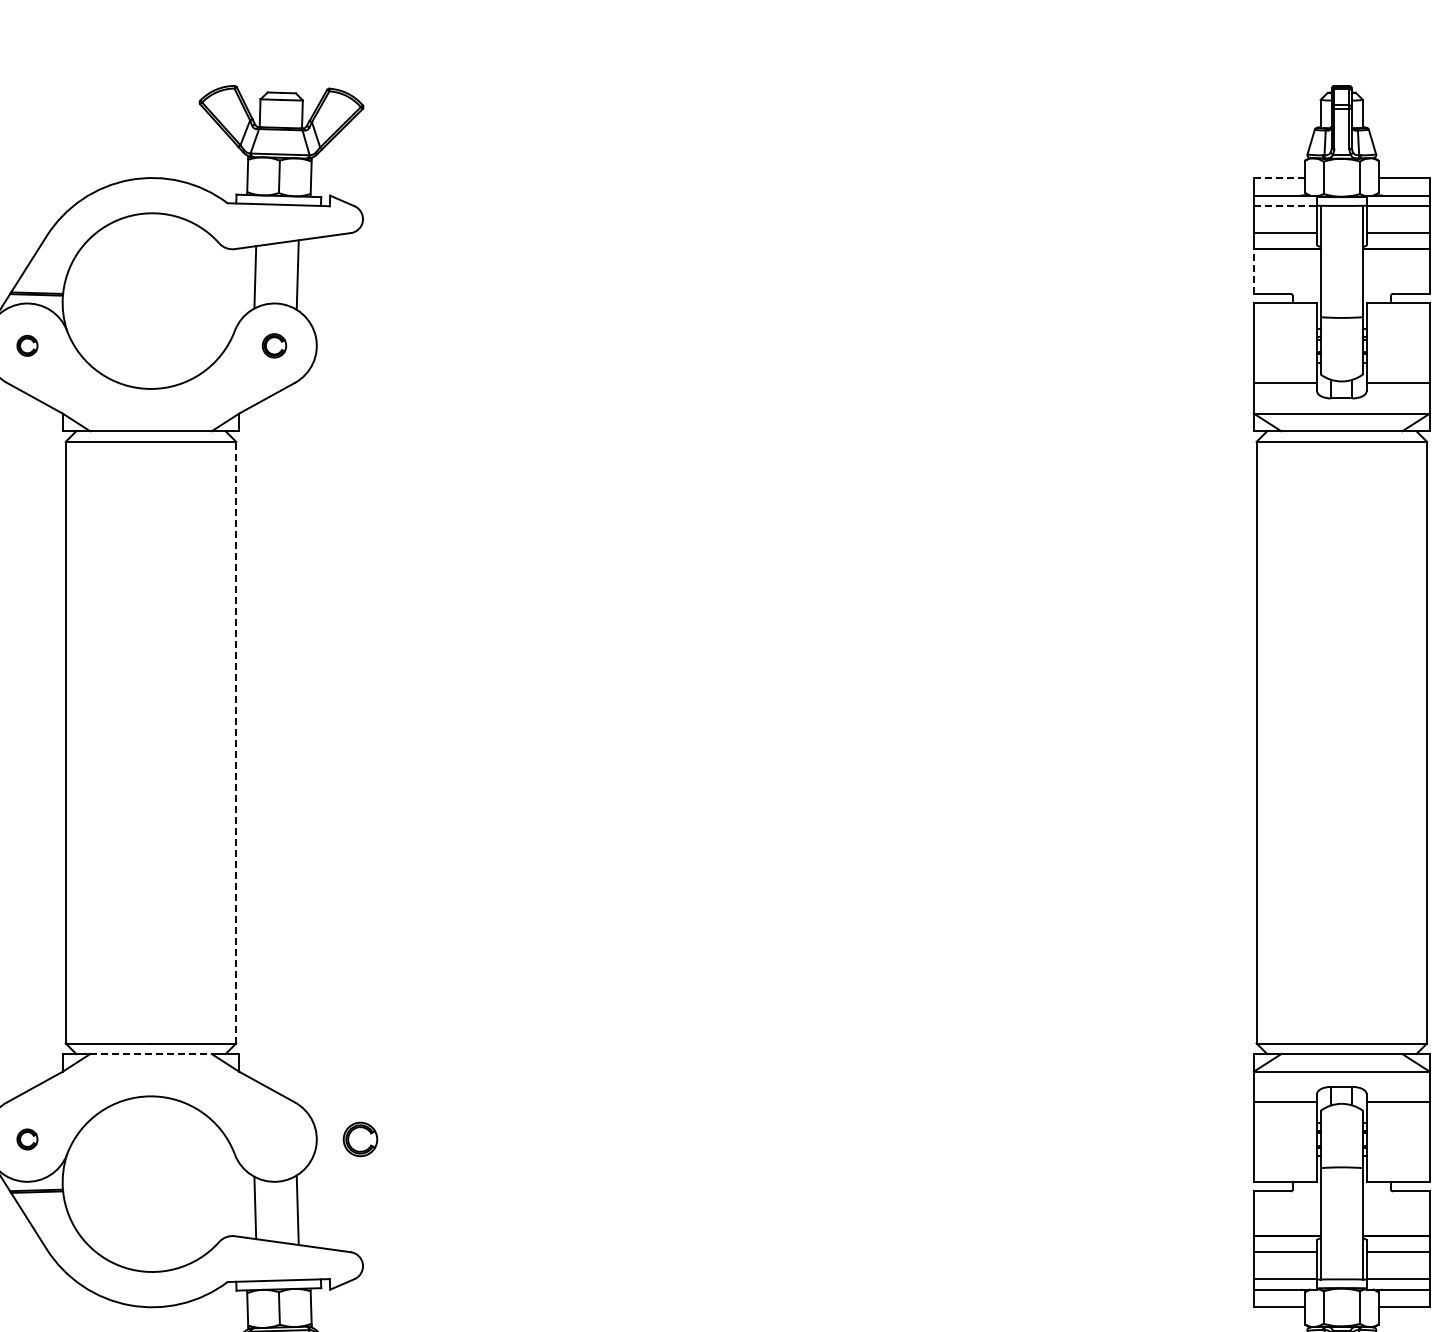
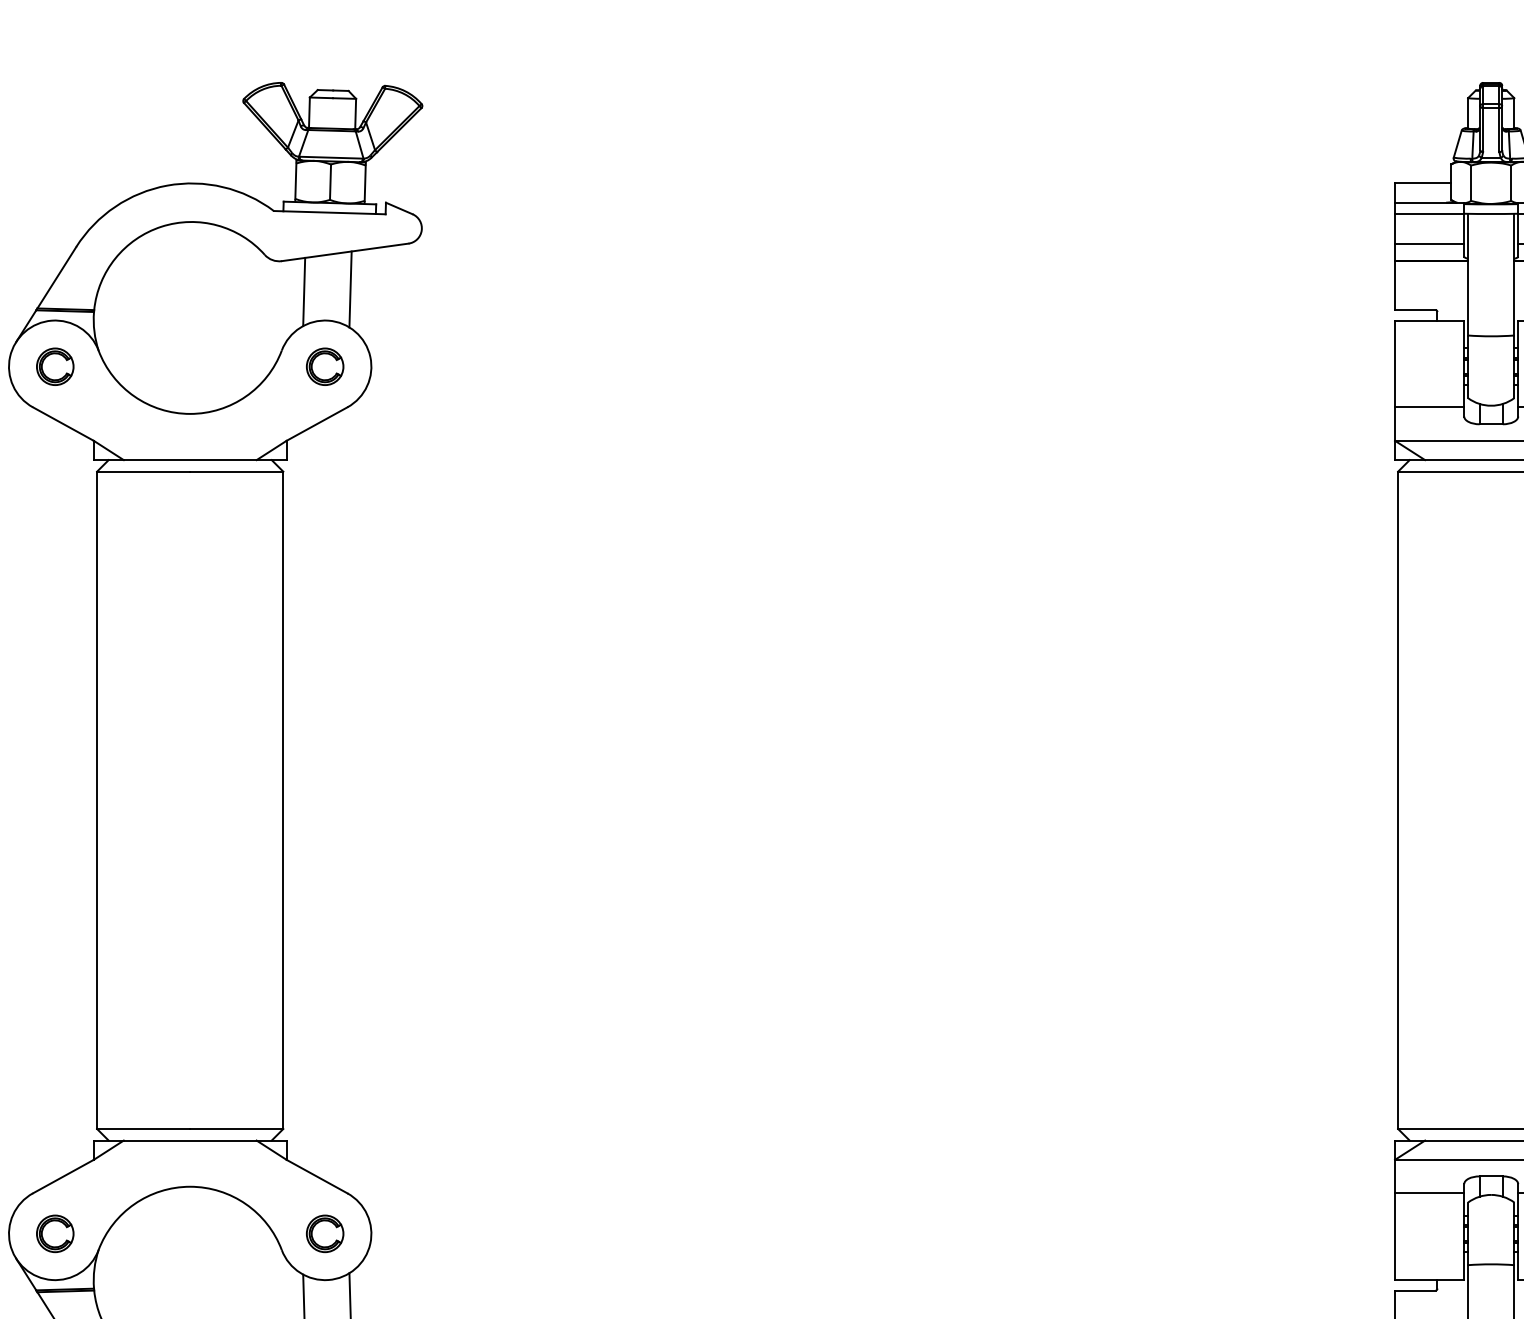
line: (1279, 178) -> (1423, 183), dashed -> solid
line: (1285, 206) -> (1429, 214), dashed -> solid
line: (1253, 271) -> (1394, 285), dashed -> solid
part: (27, 345) -> (55, 366), size x1.67
part: (274, 345) -> (325, 366), size x1.43
line: (236, 742) -> (283, 800), dashed -> solid
line: (150, 1054) -> (189, 1141), dashed -> solid
part: (27, 1139) -> (55, 1233), size x1.67
part: (360, 1139) -> (325, 1233), moved

